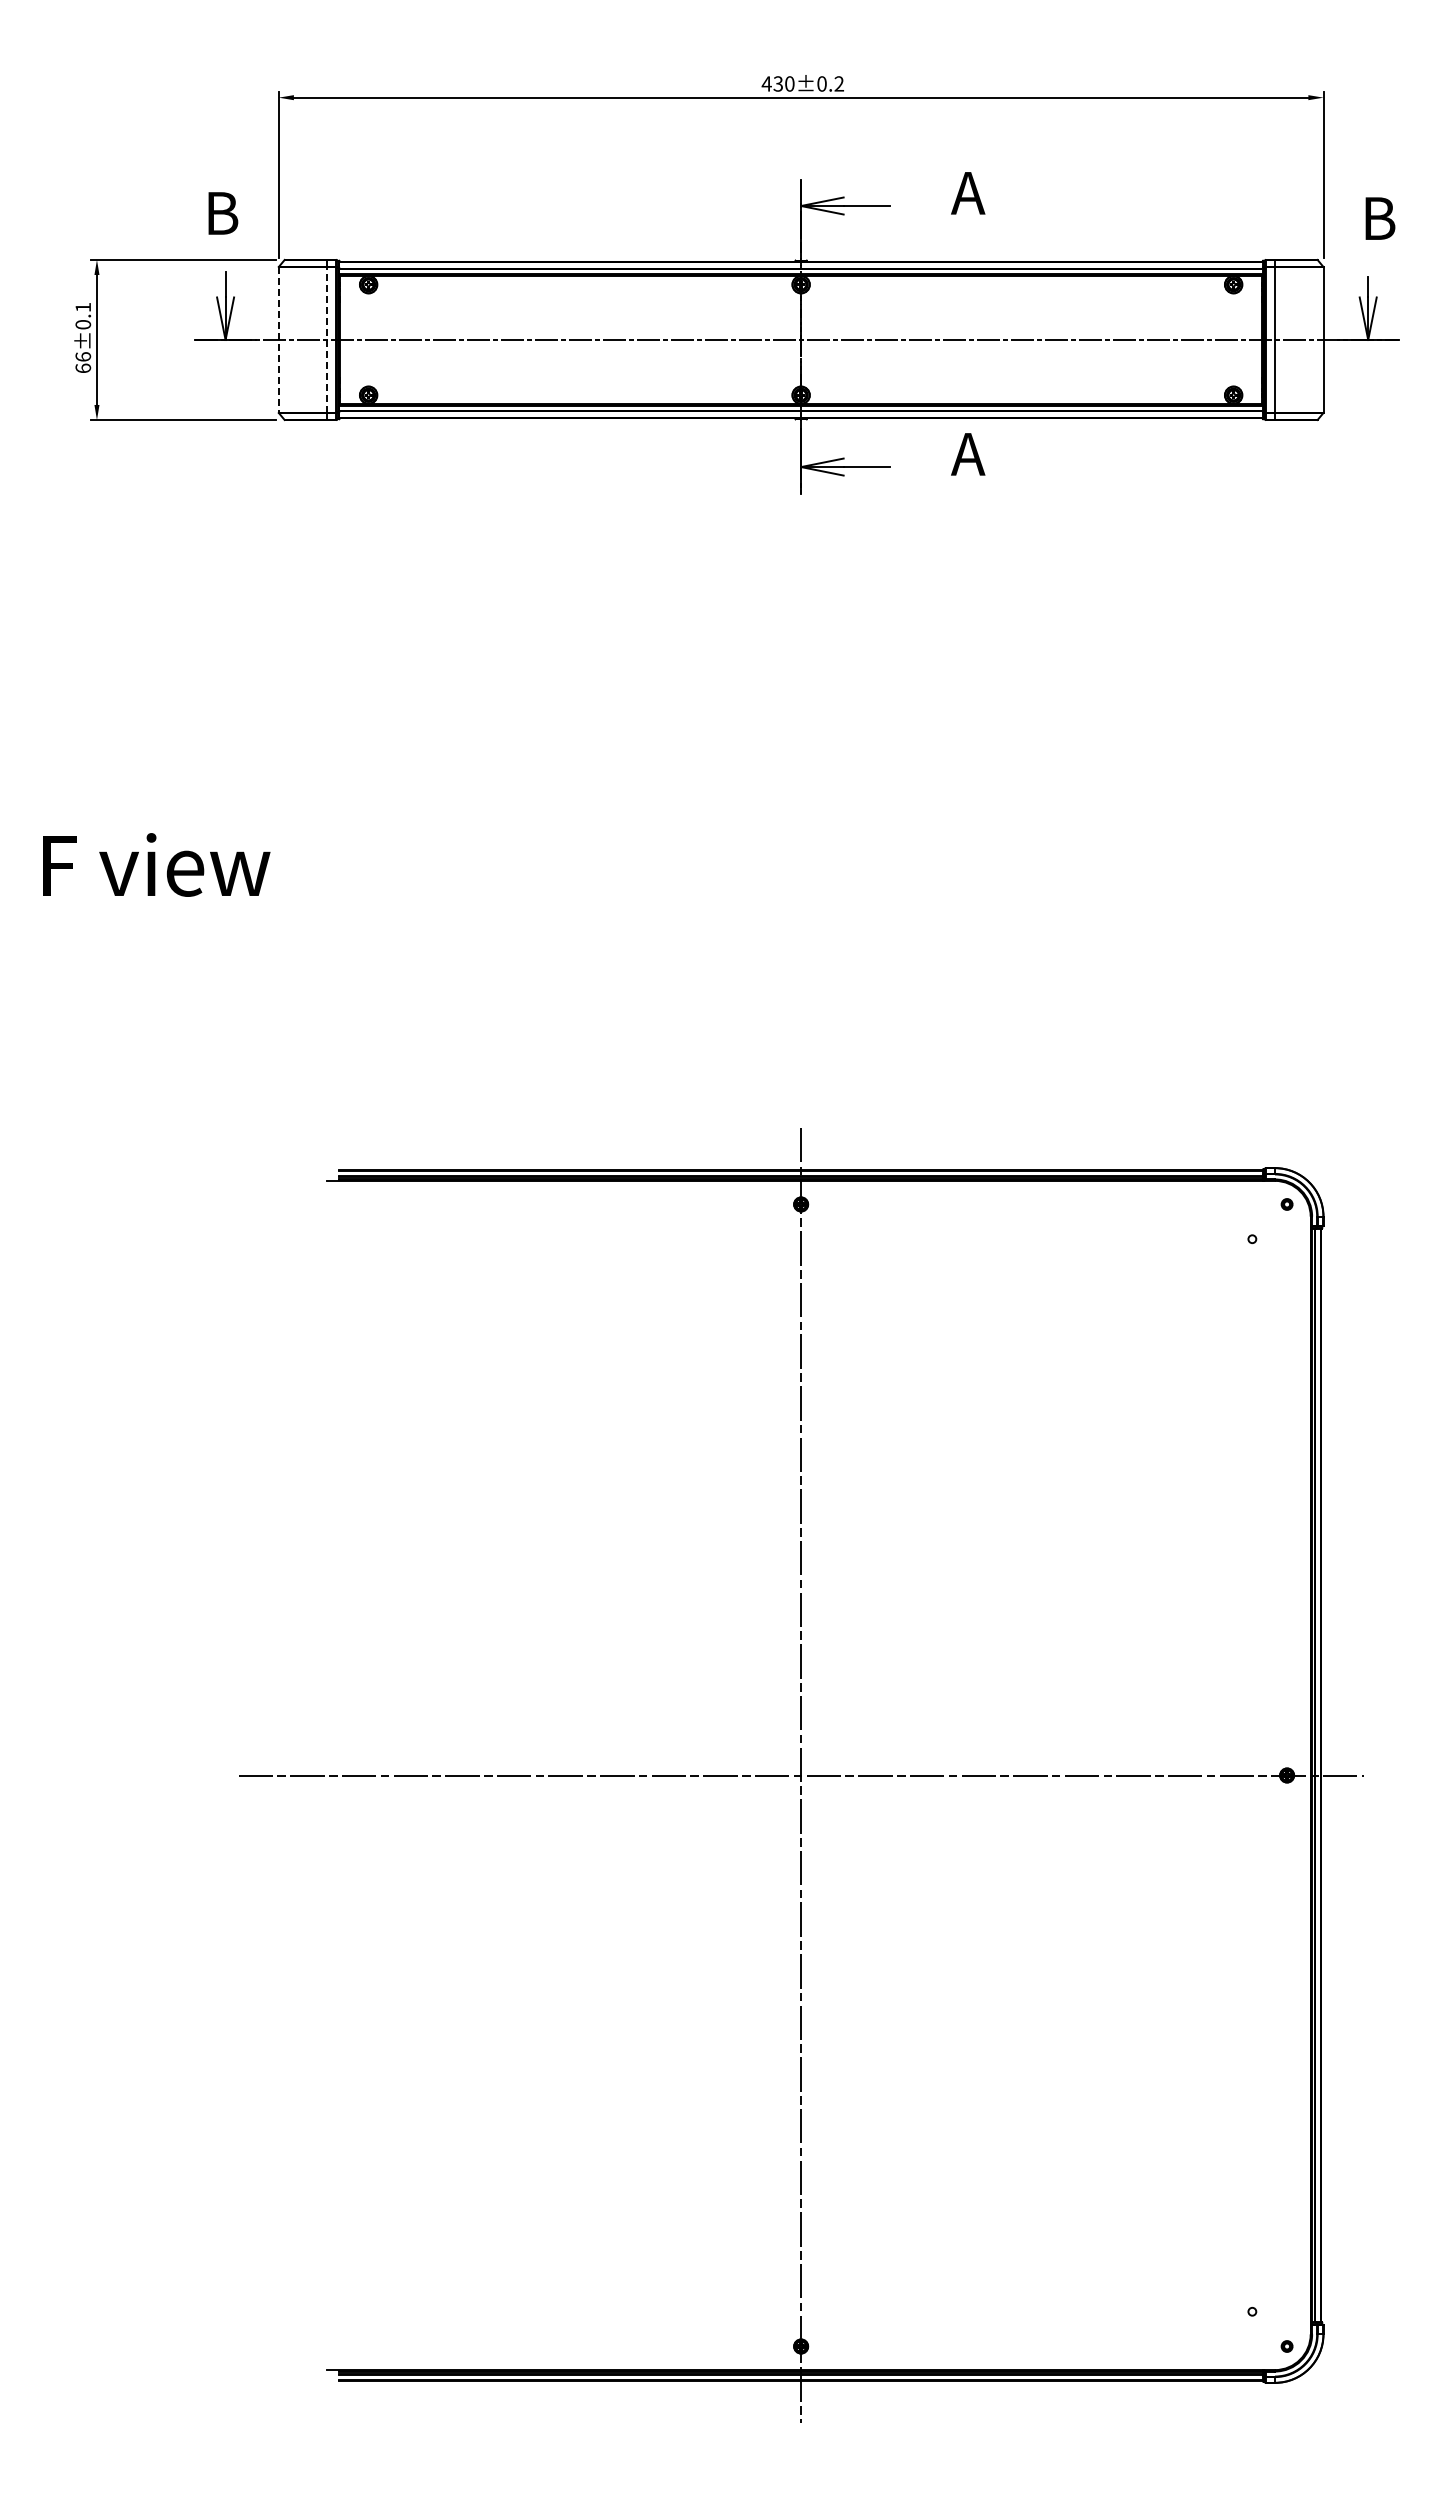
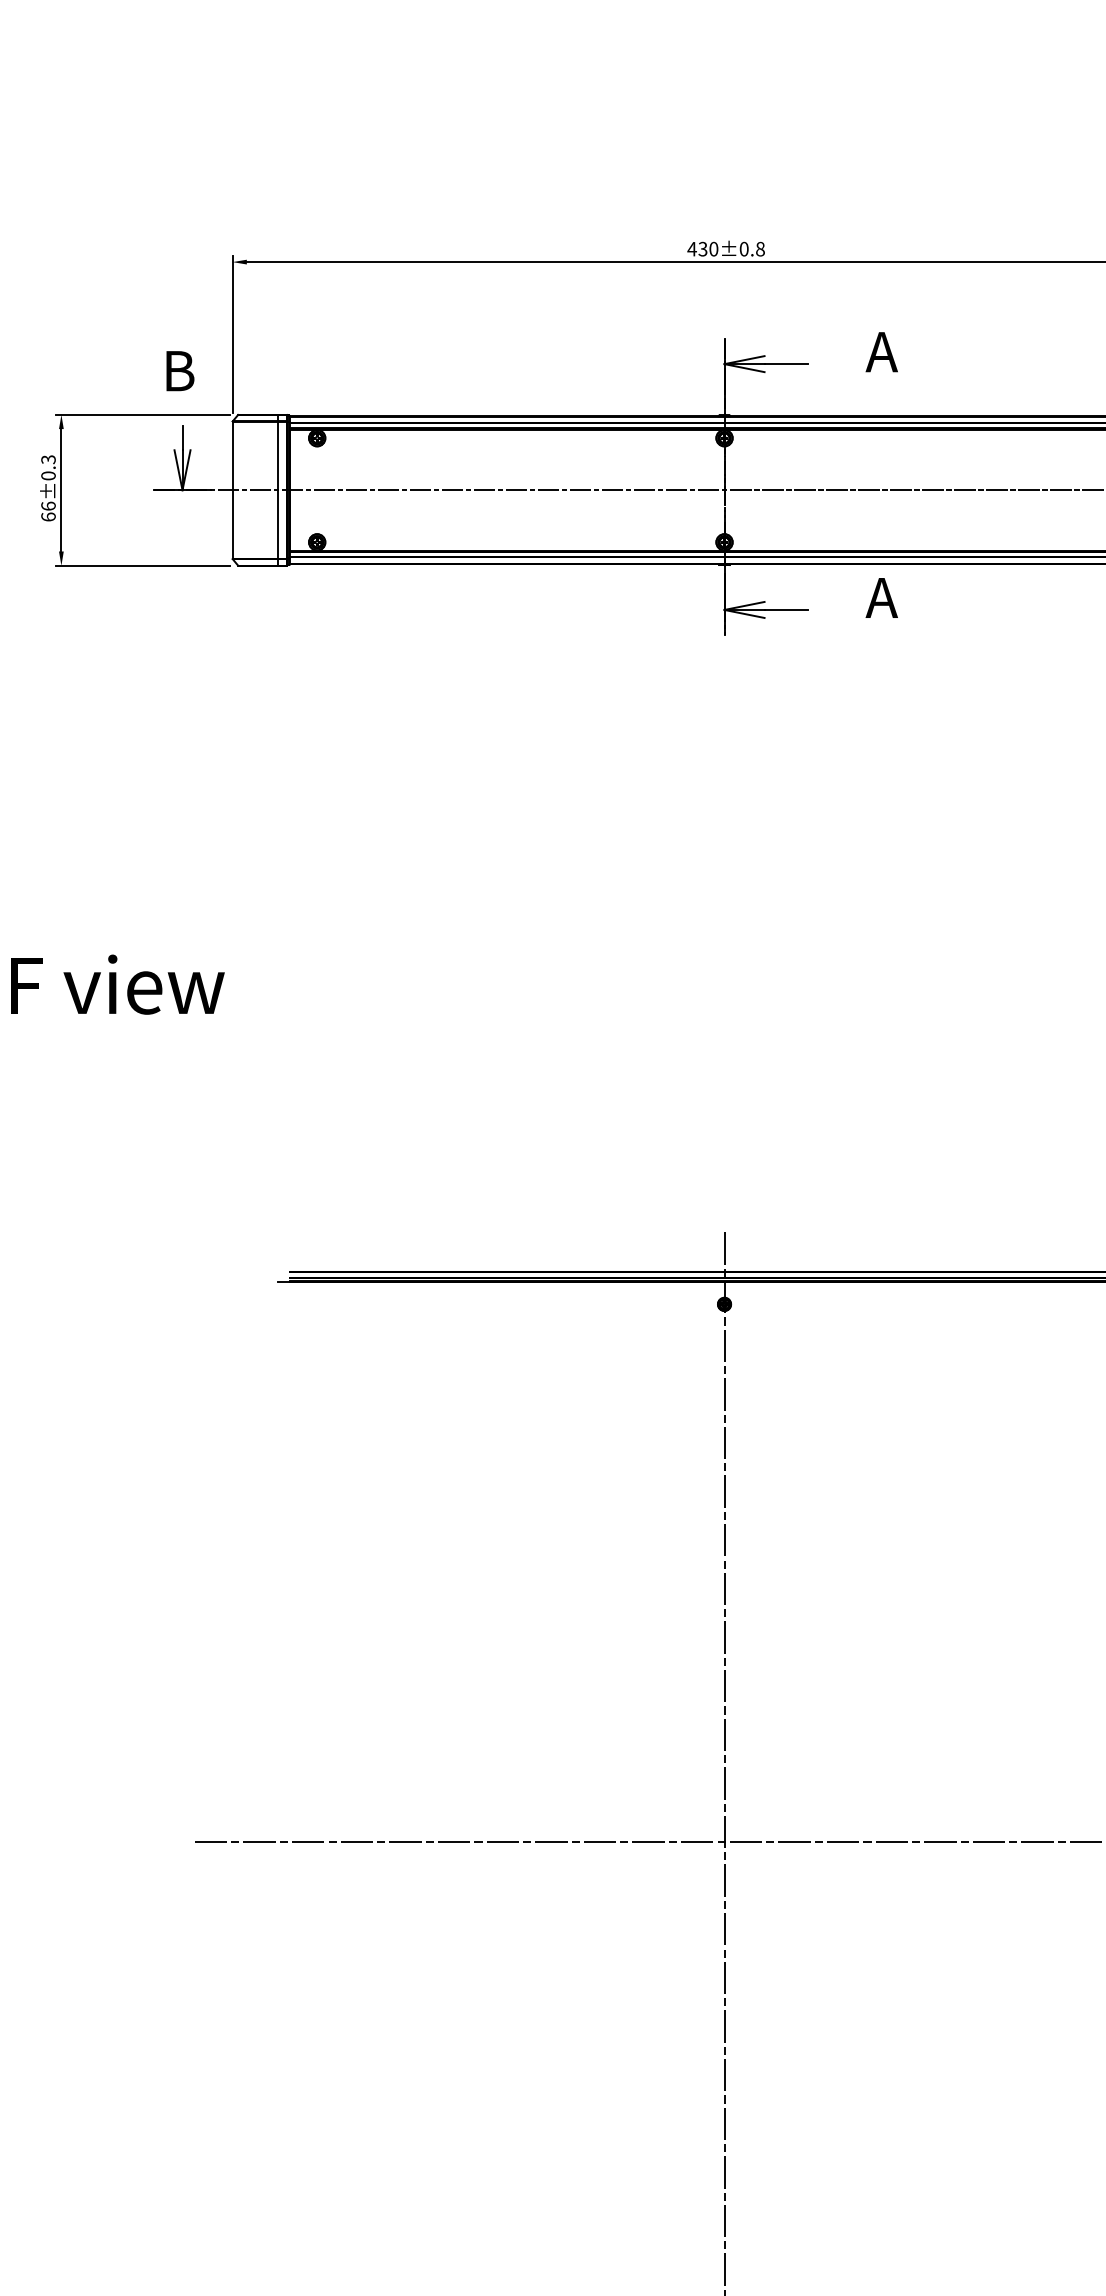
text: (839, 83) -> (760, 248), 430±0.2 -> 430±0.8
text: (83, 307) -> (48, 459), 66±0.1 -> 66±0.3
line: (278, 339) -> (232, 489), dashed -> solid
line: (327, 339) -> (278, 489), dashed -> solid

